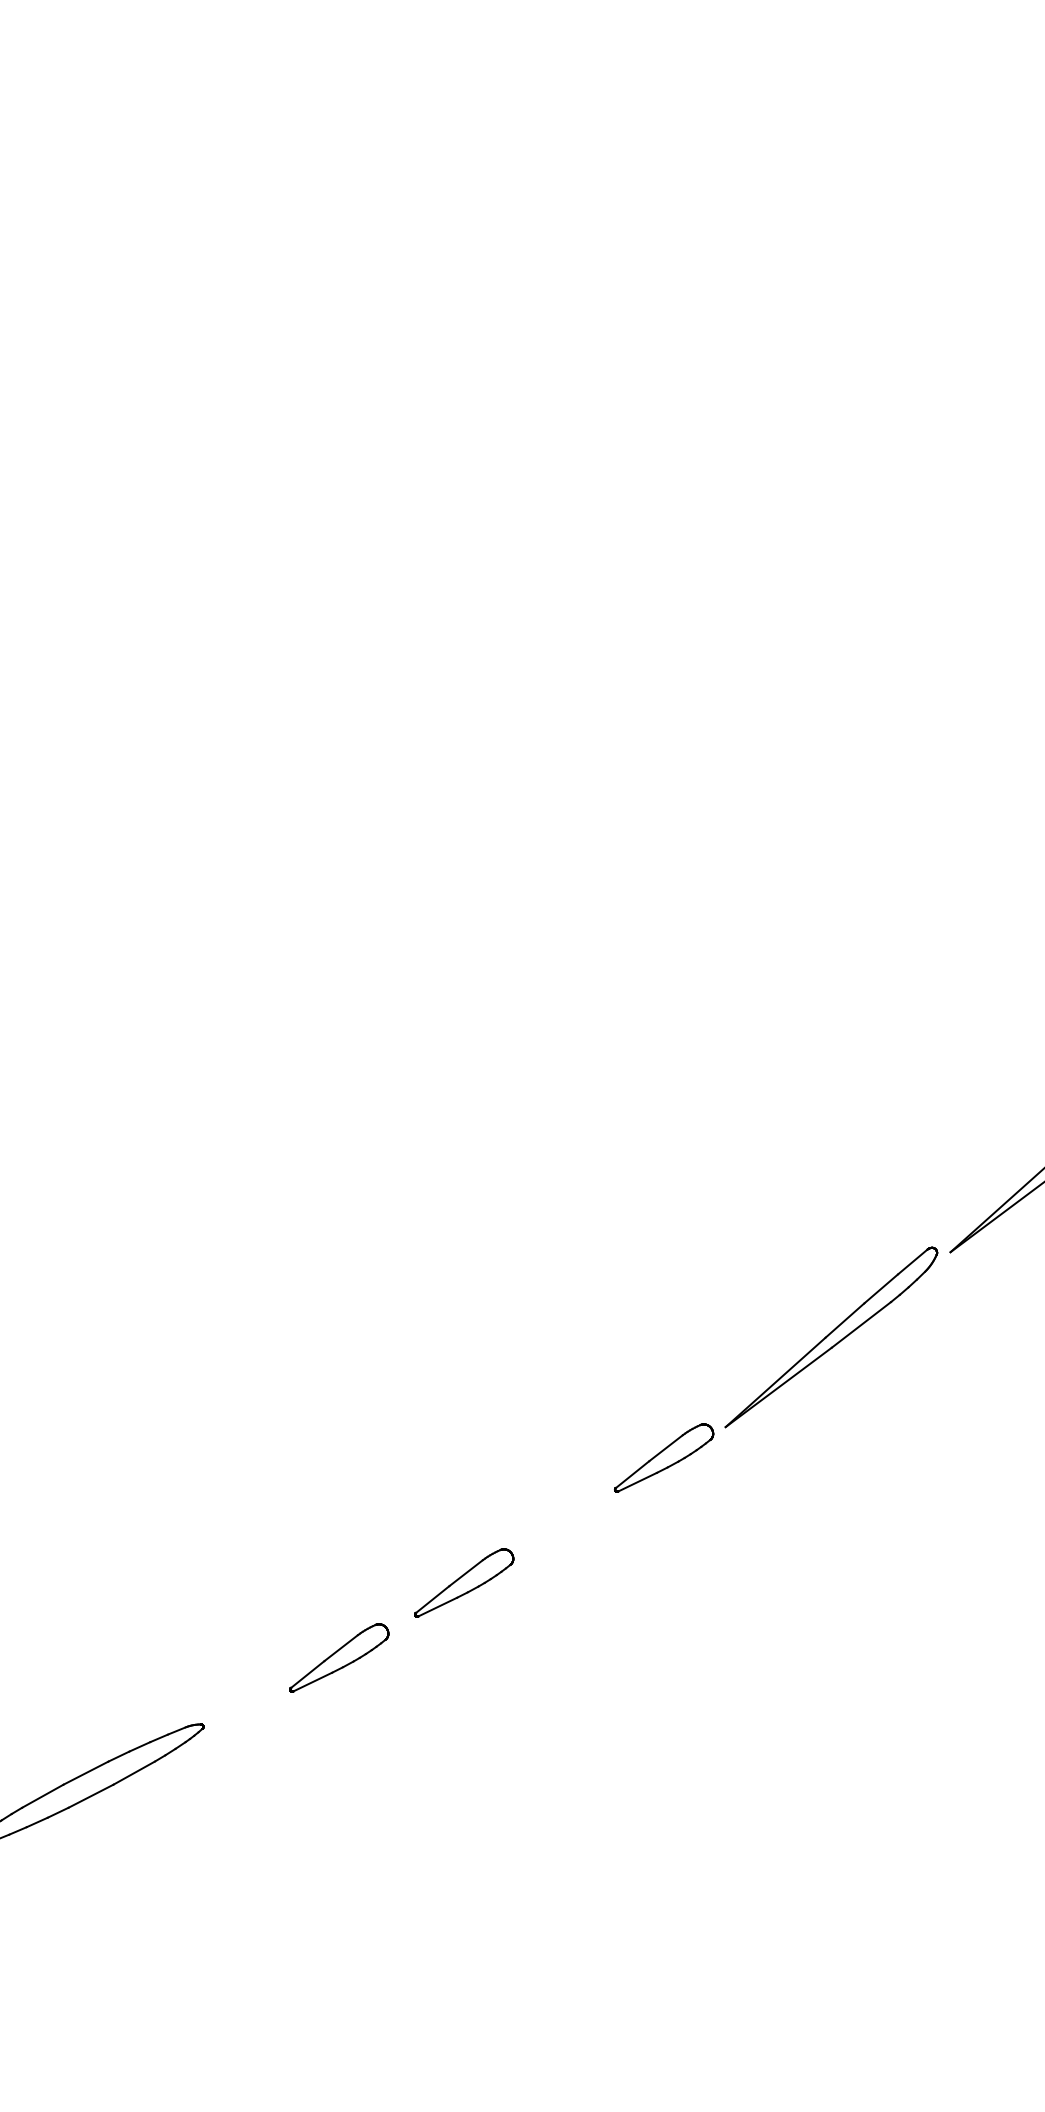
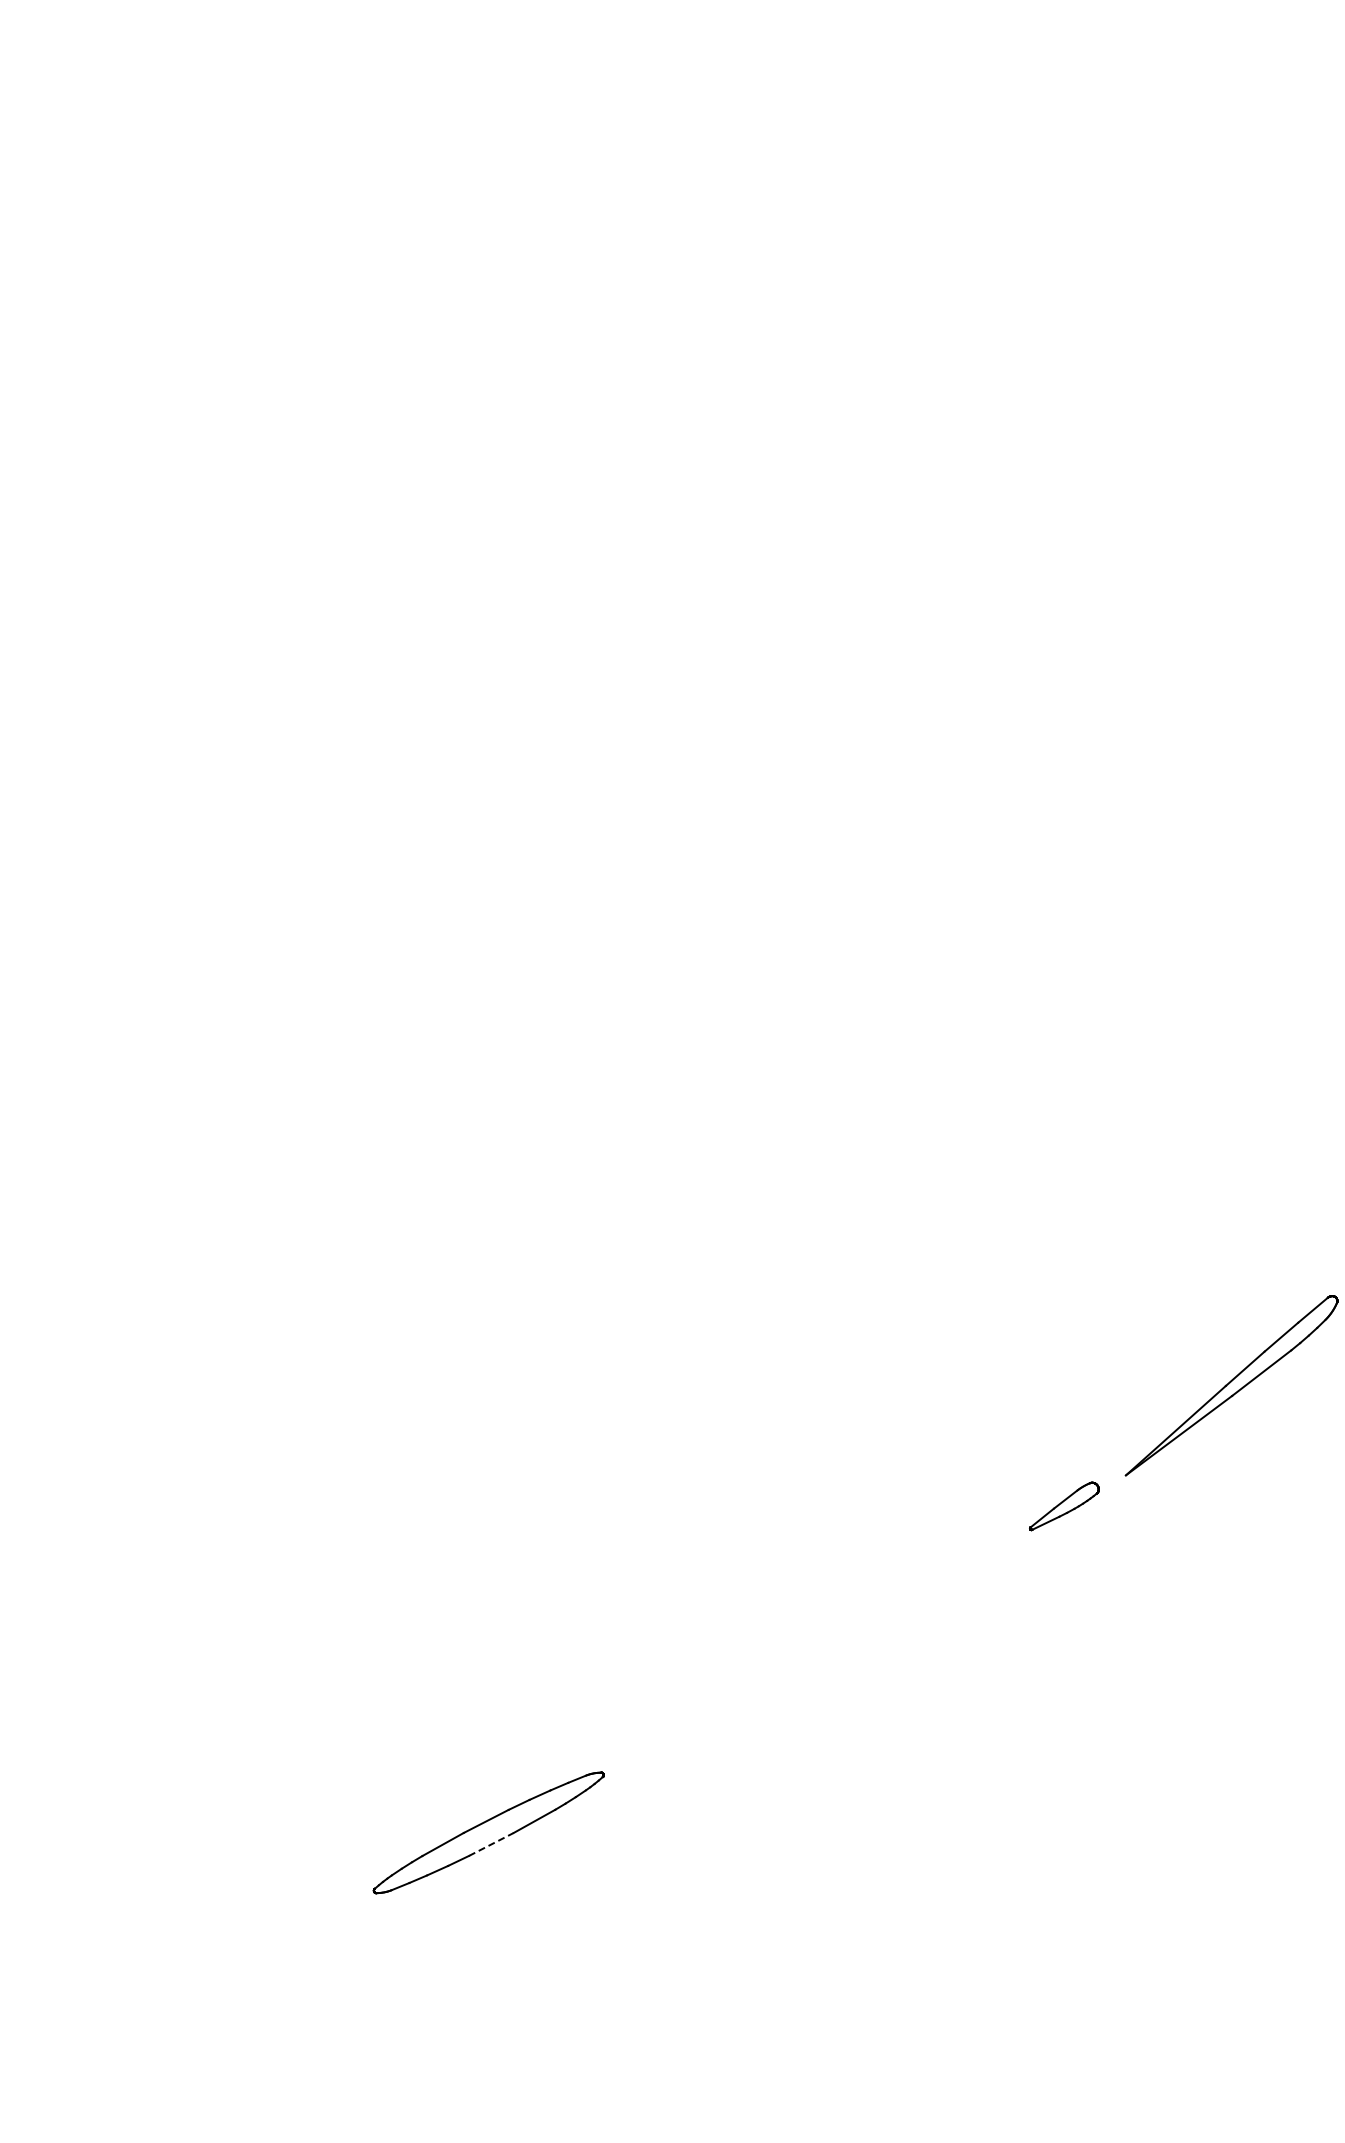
part: (664, 1458) -> (1064, 1506), size x0.7
part: (464, 1583) -> (864, 1631), removed
part: (339, 1657) -> (739, 1705), removed
line: (91, 1796) -> (491, 1844), solid -> dashed

